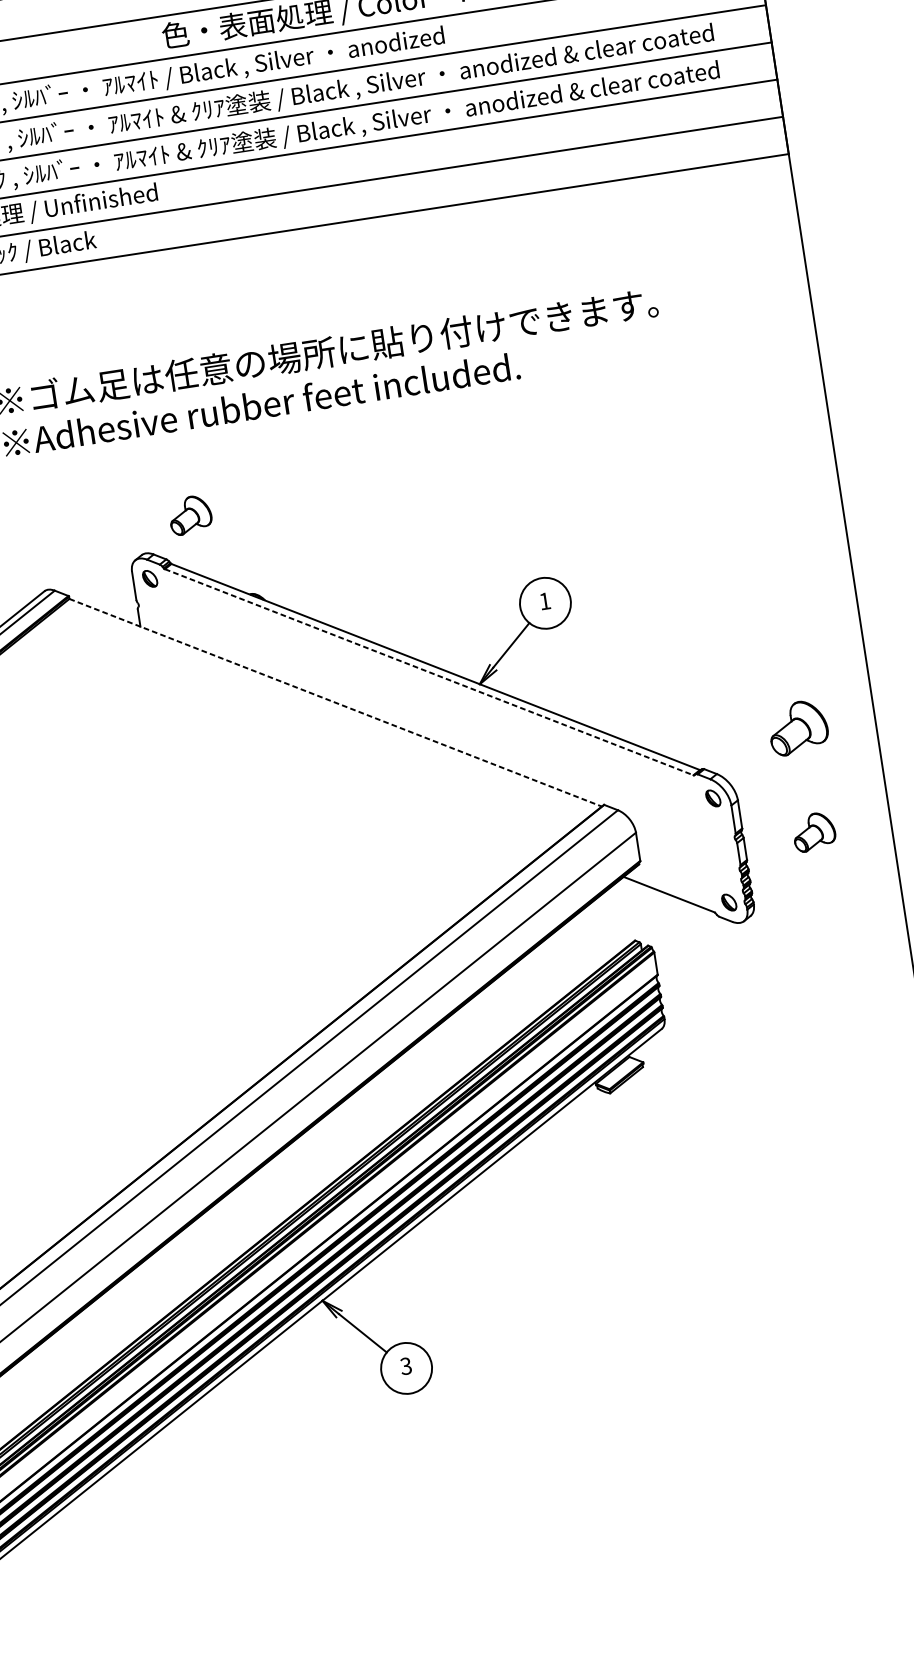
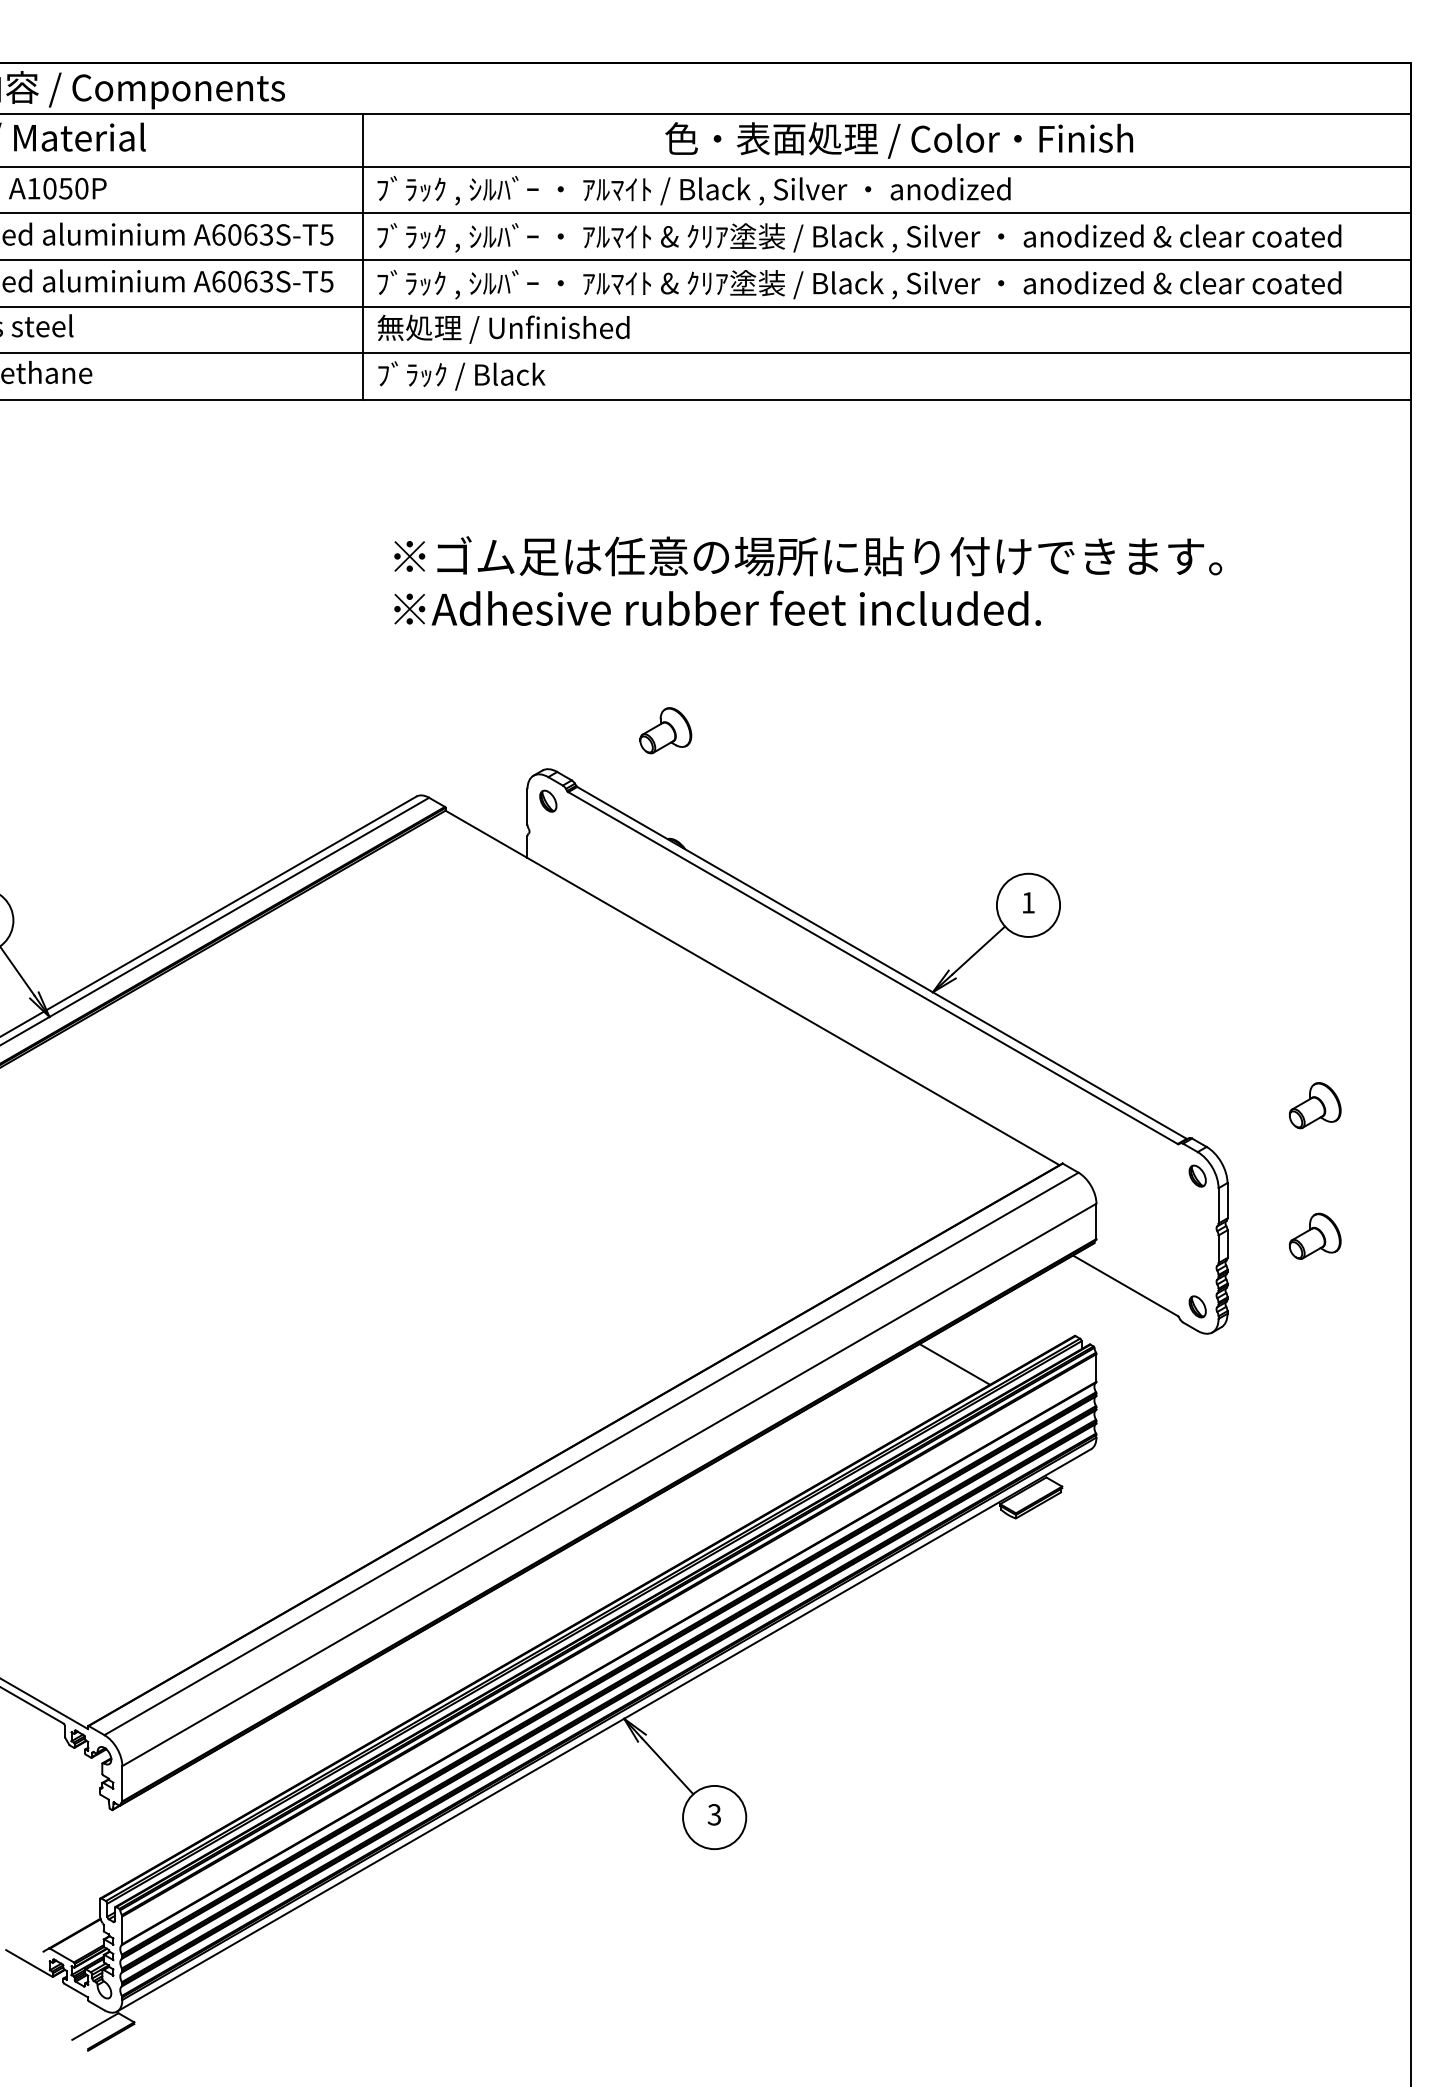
part: (190, 515) -> (665, 730), moved
line: (429, 672) -> (873, 968), dashed -> solid
line: (335, 703) -> (752, 988), dashed -> solid
part: (797, 727) -> (1314, 1105), size x0.71
line: (542, 978) -> (954, 1364), added

